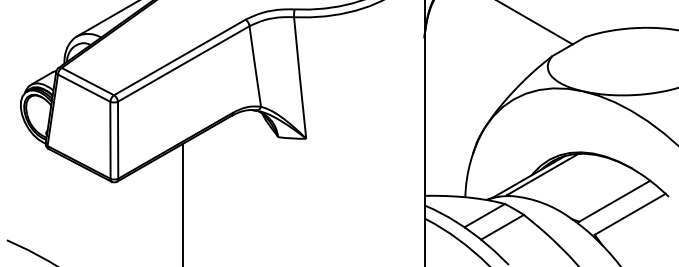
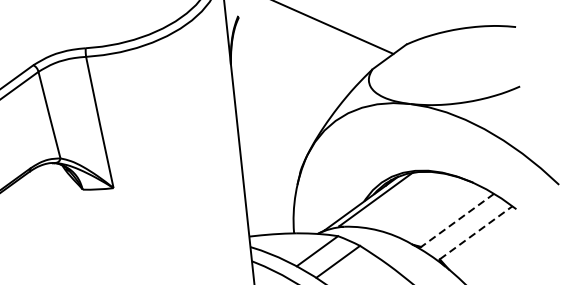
line: (614, 201) -> (457, 220), solid -> dashed
line: (630, 214) -> (476, 232), solid -> dashed

